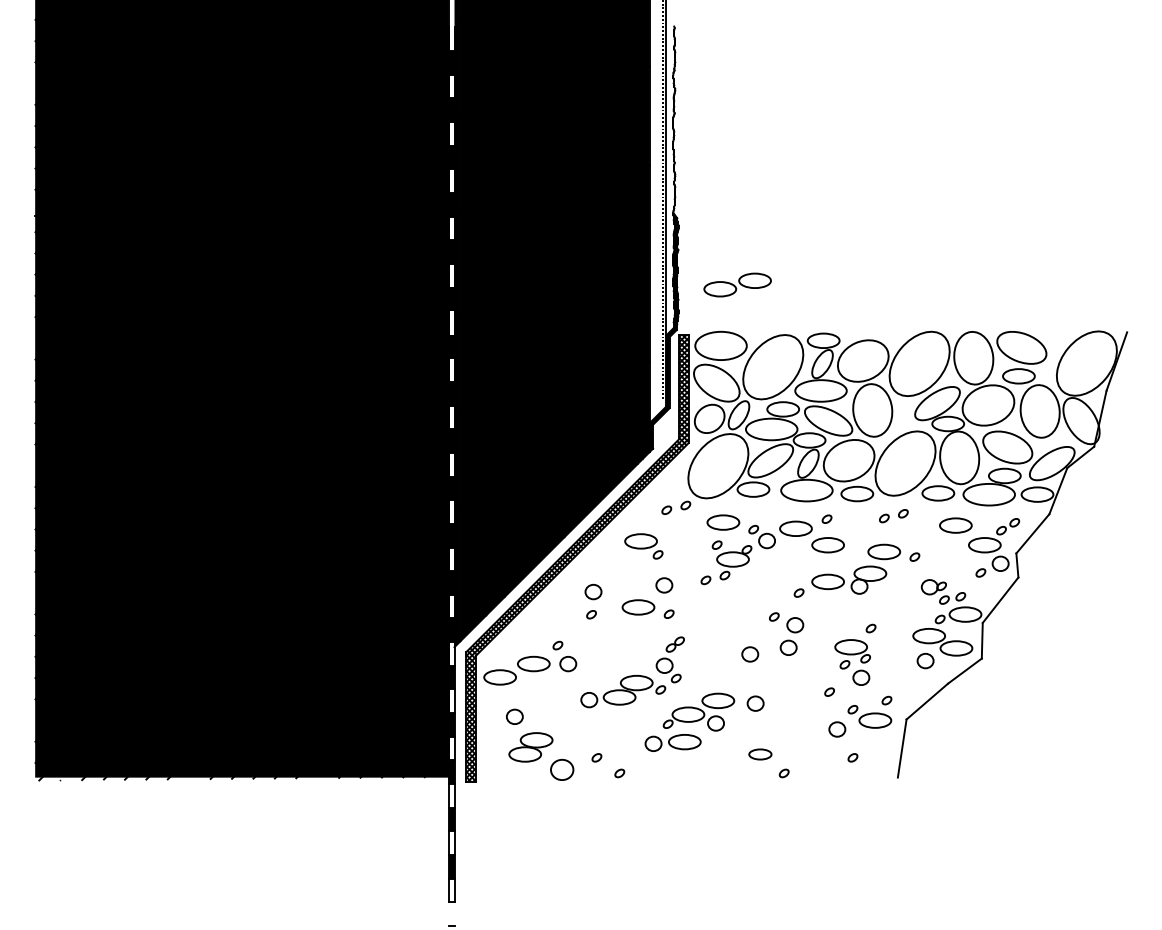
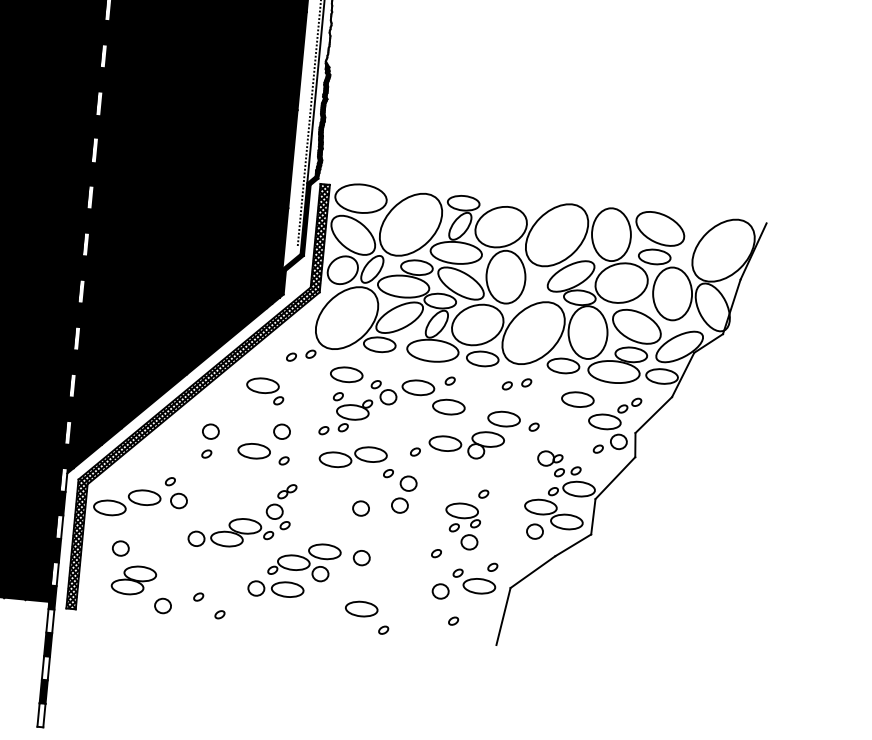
part: (737, 284) -> (353, 456), moved
part: (760, 754) -> (361, 609), size x1.43
part: (562, 770) -> (163, 606), size x0.71

